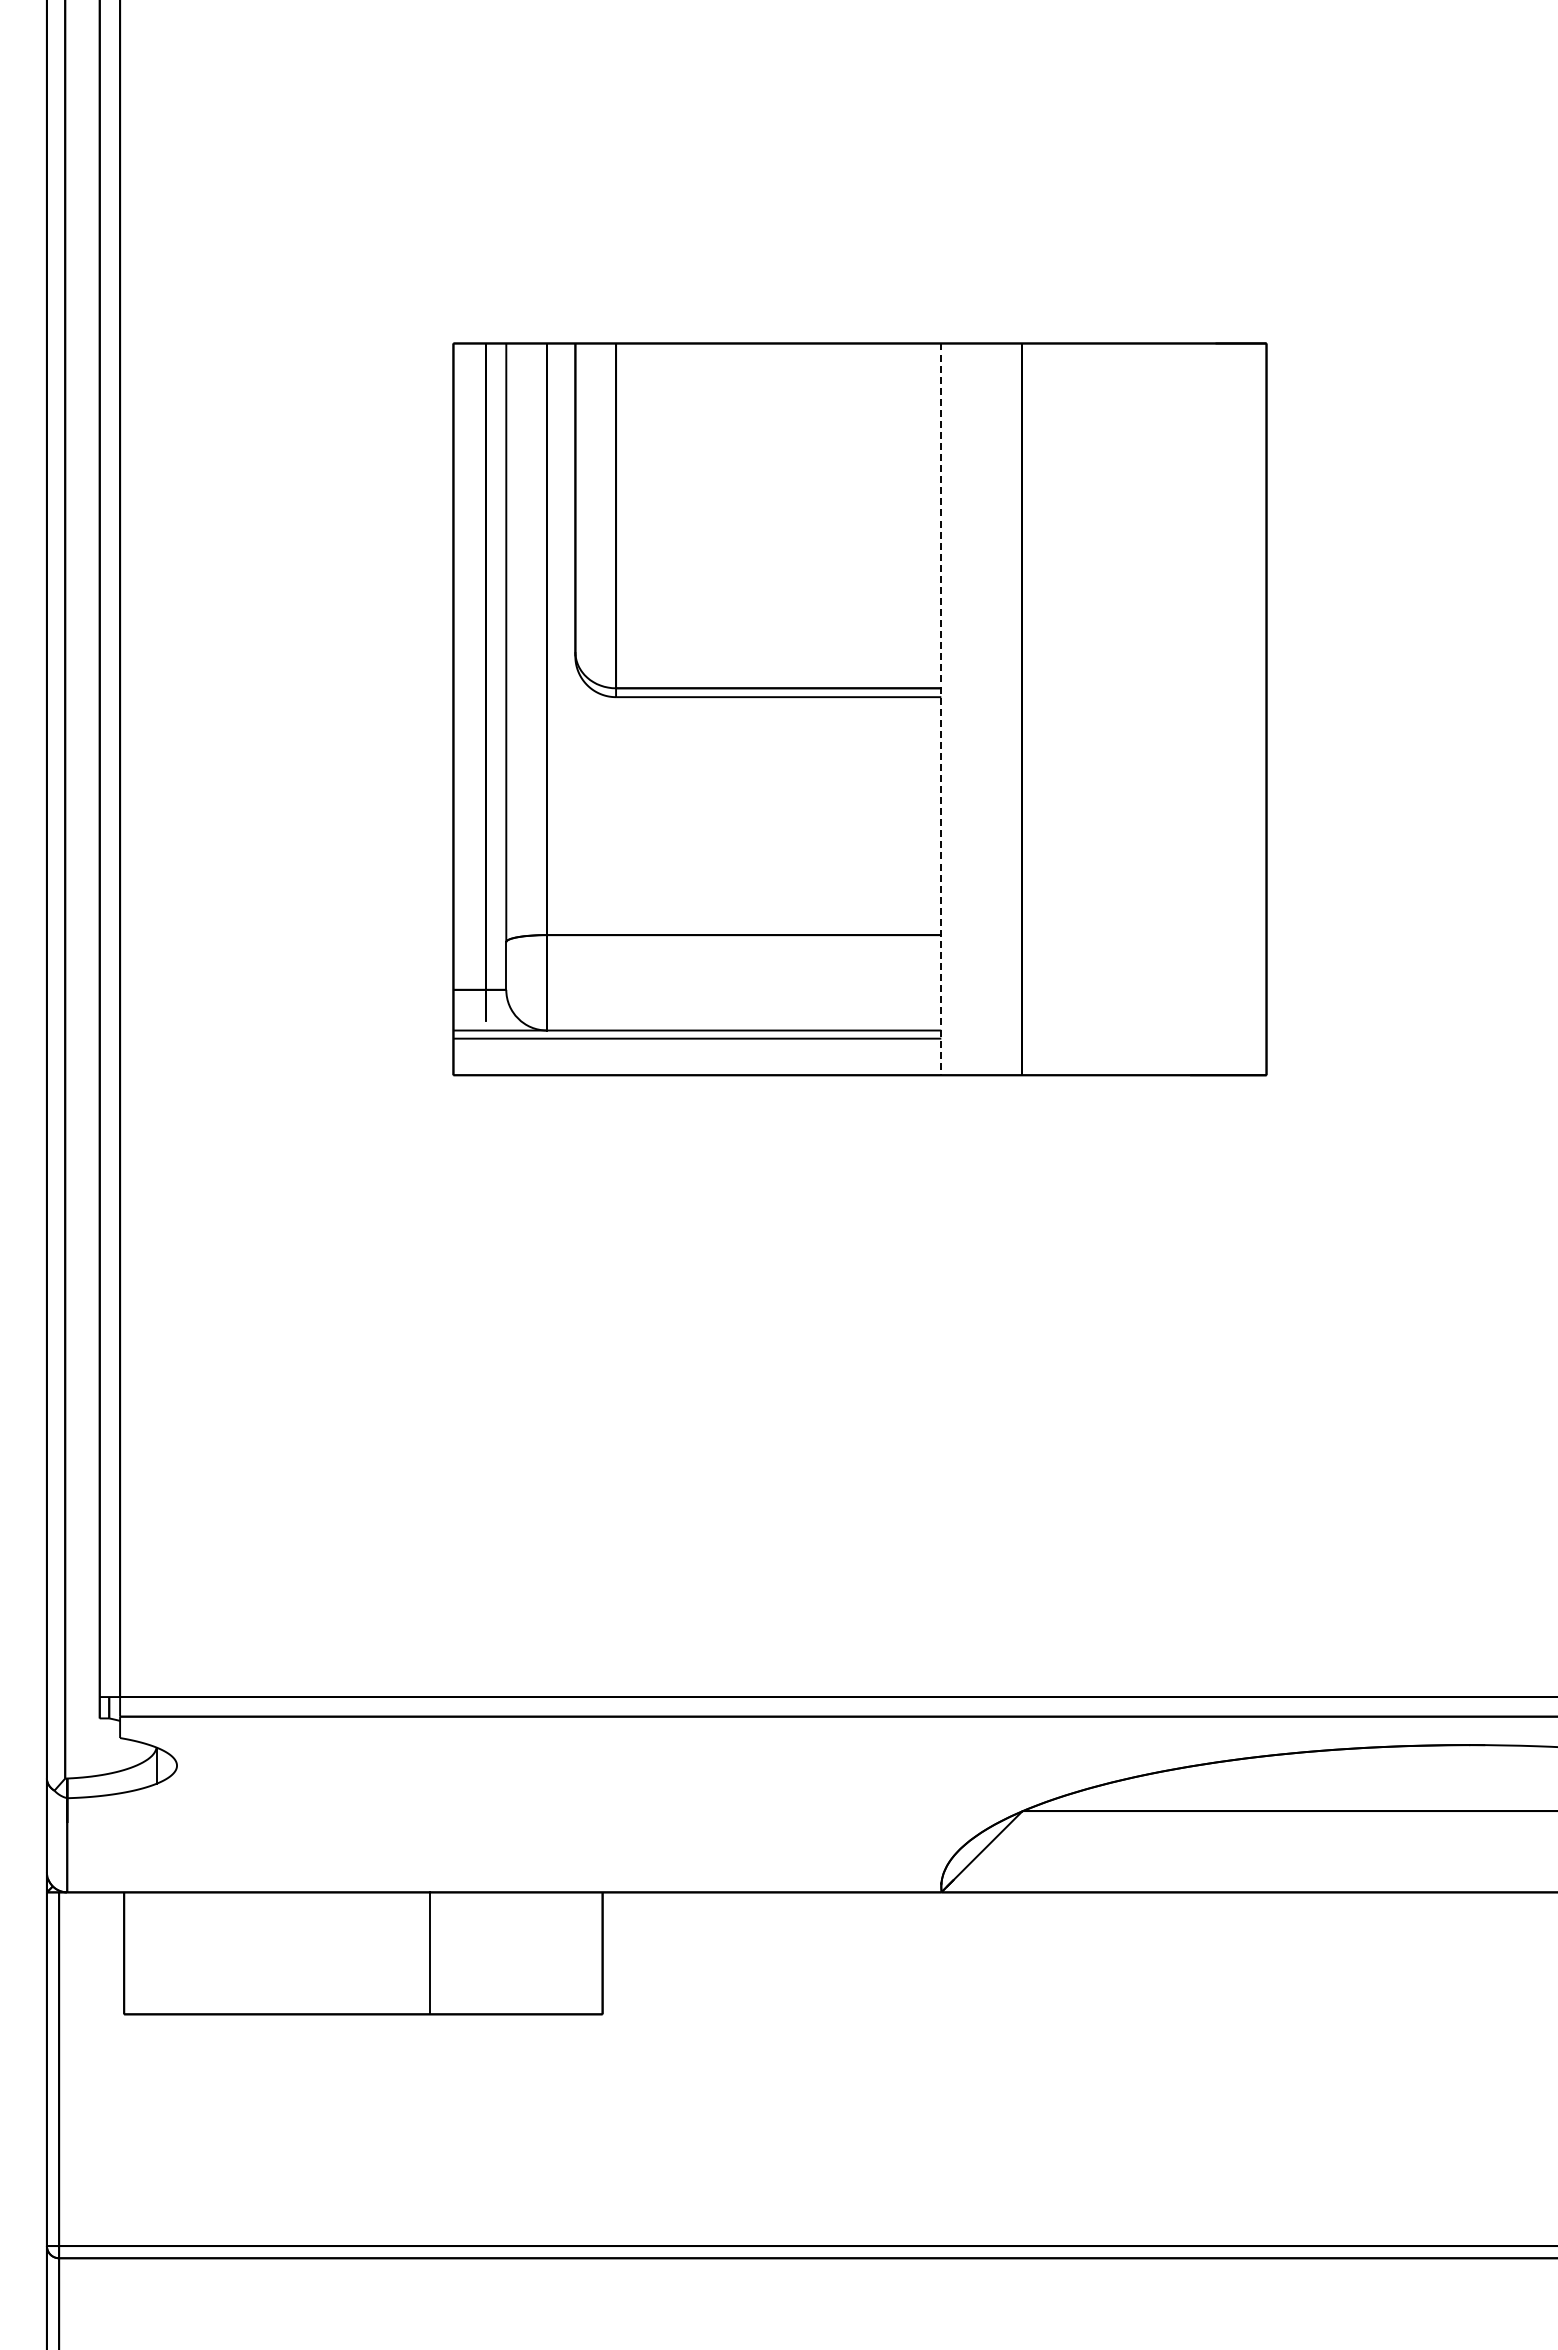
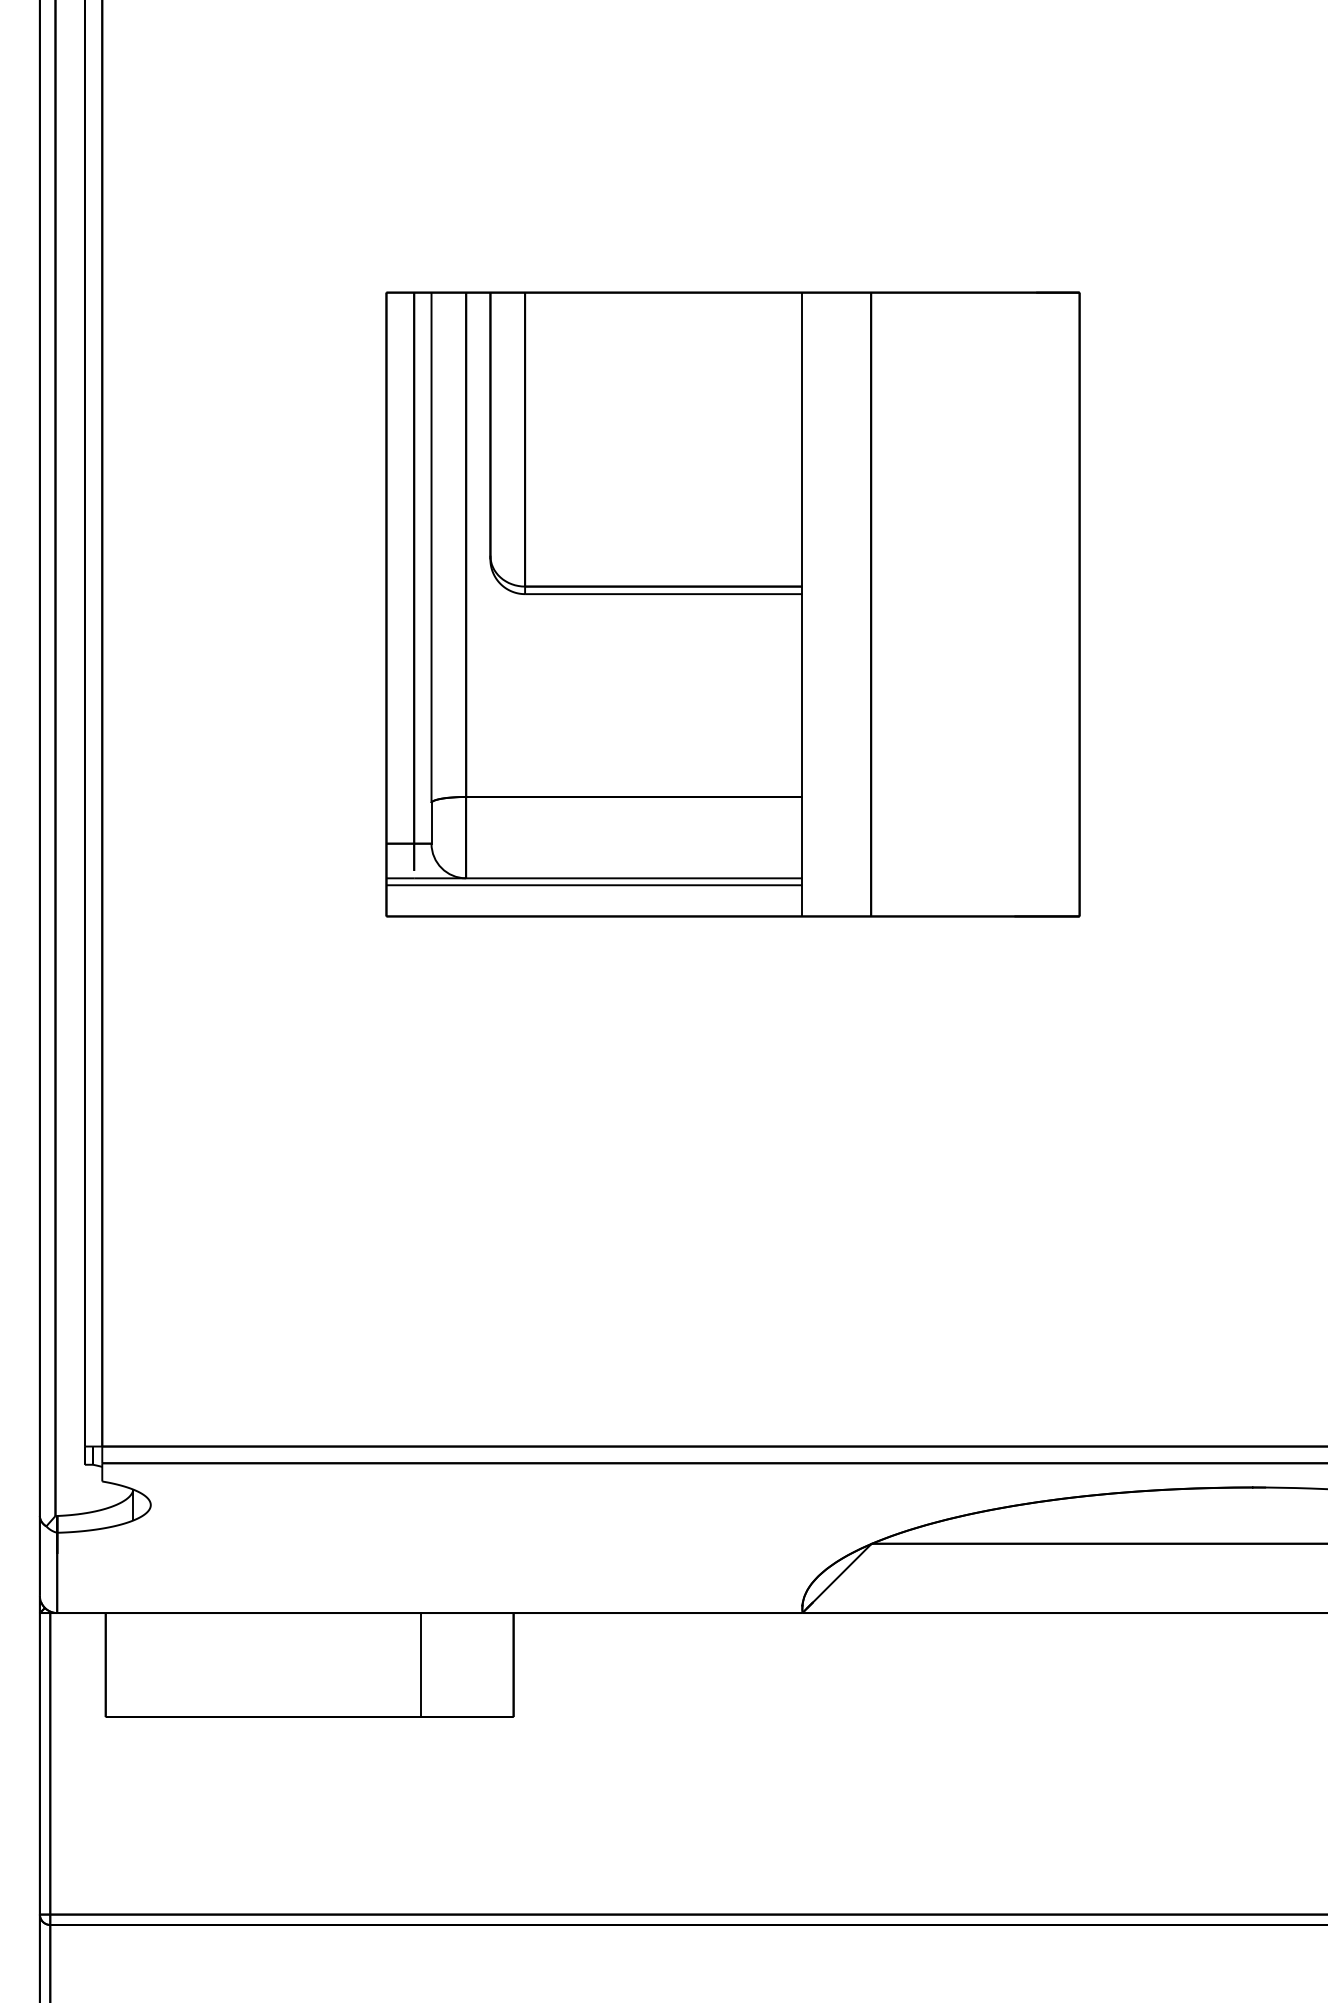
line: (941, 709) -> (802, 604), dashed -> solid
line: (430, 1953) -> (421, 1665), moved

